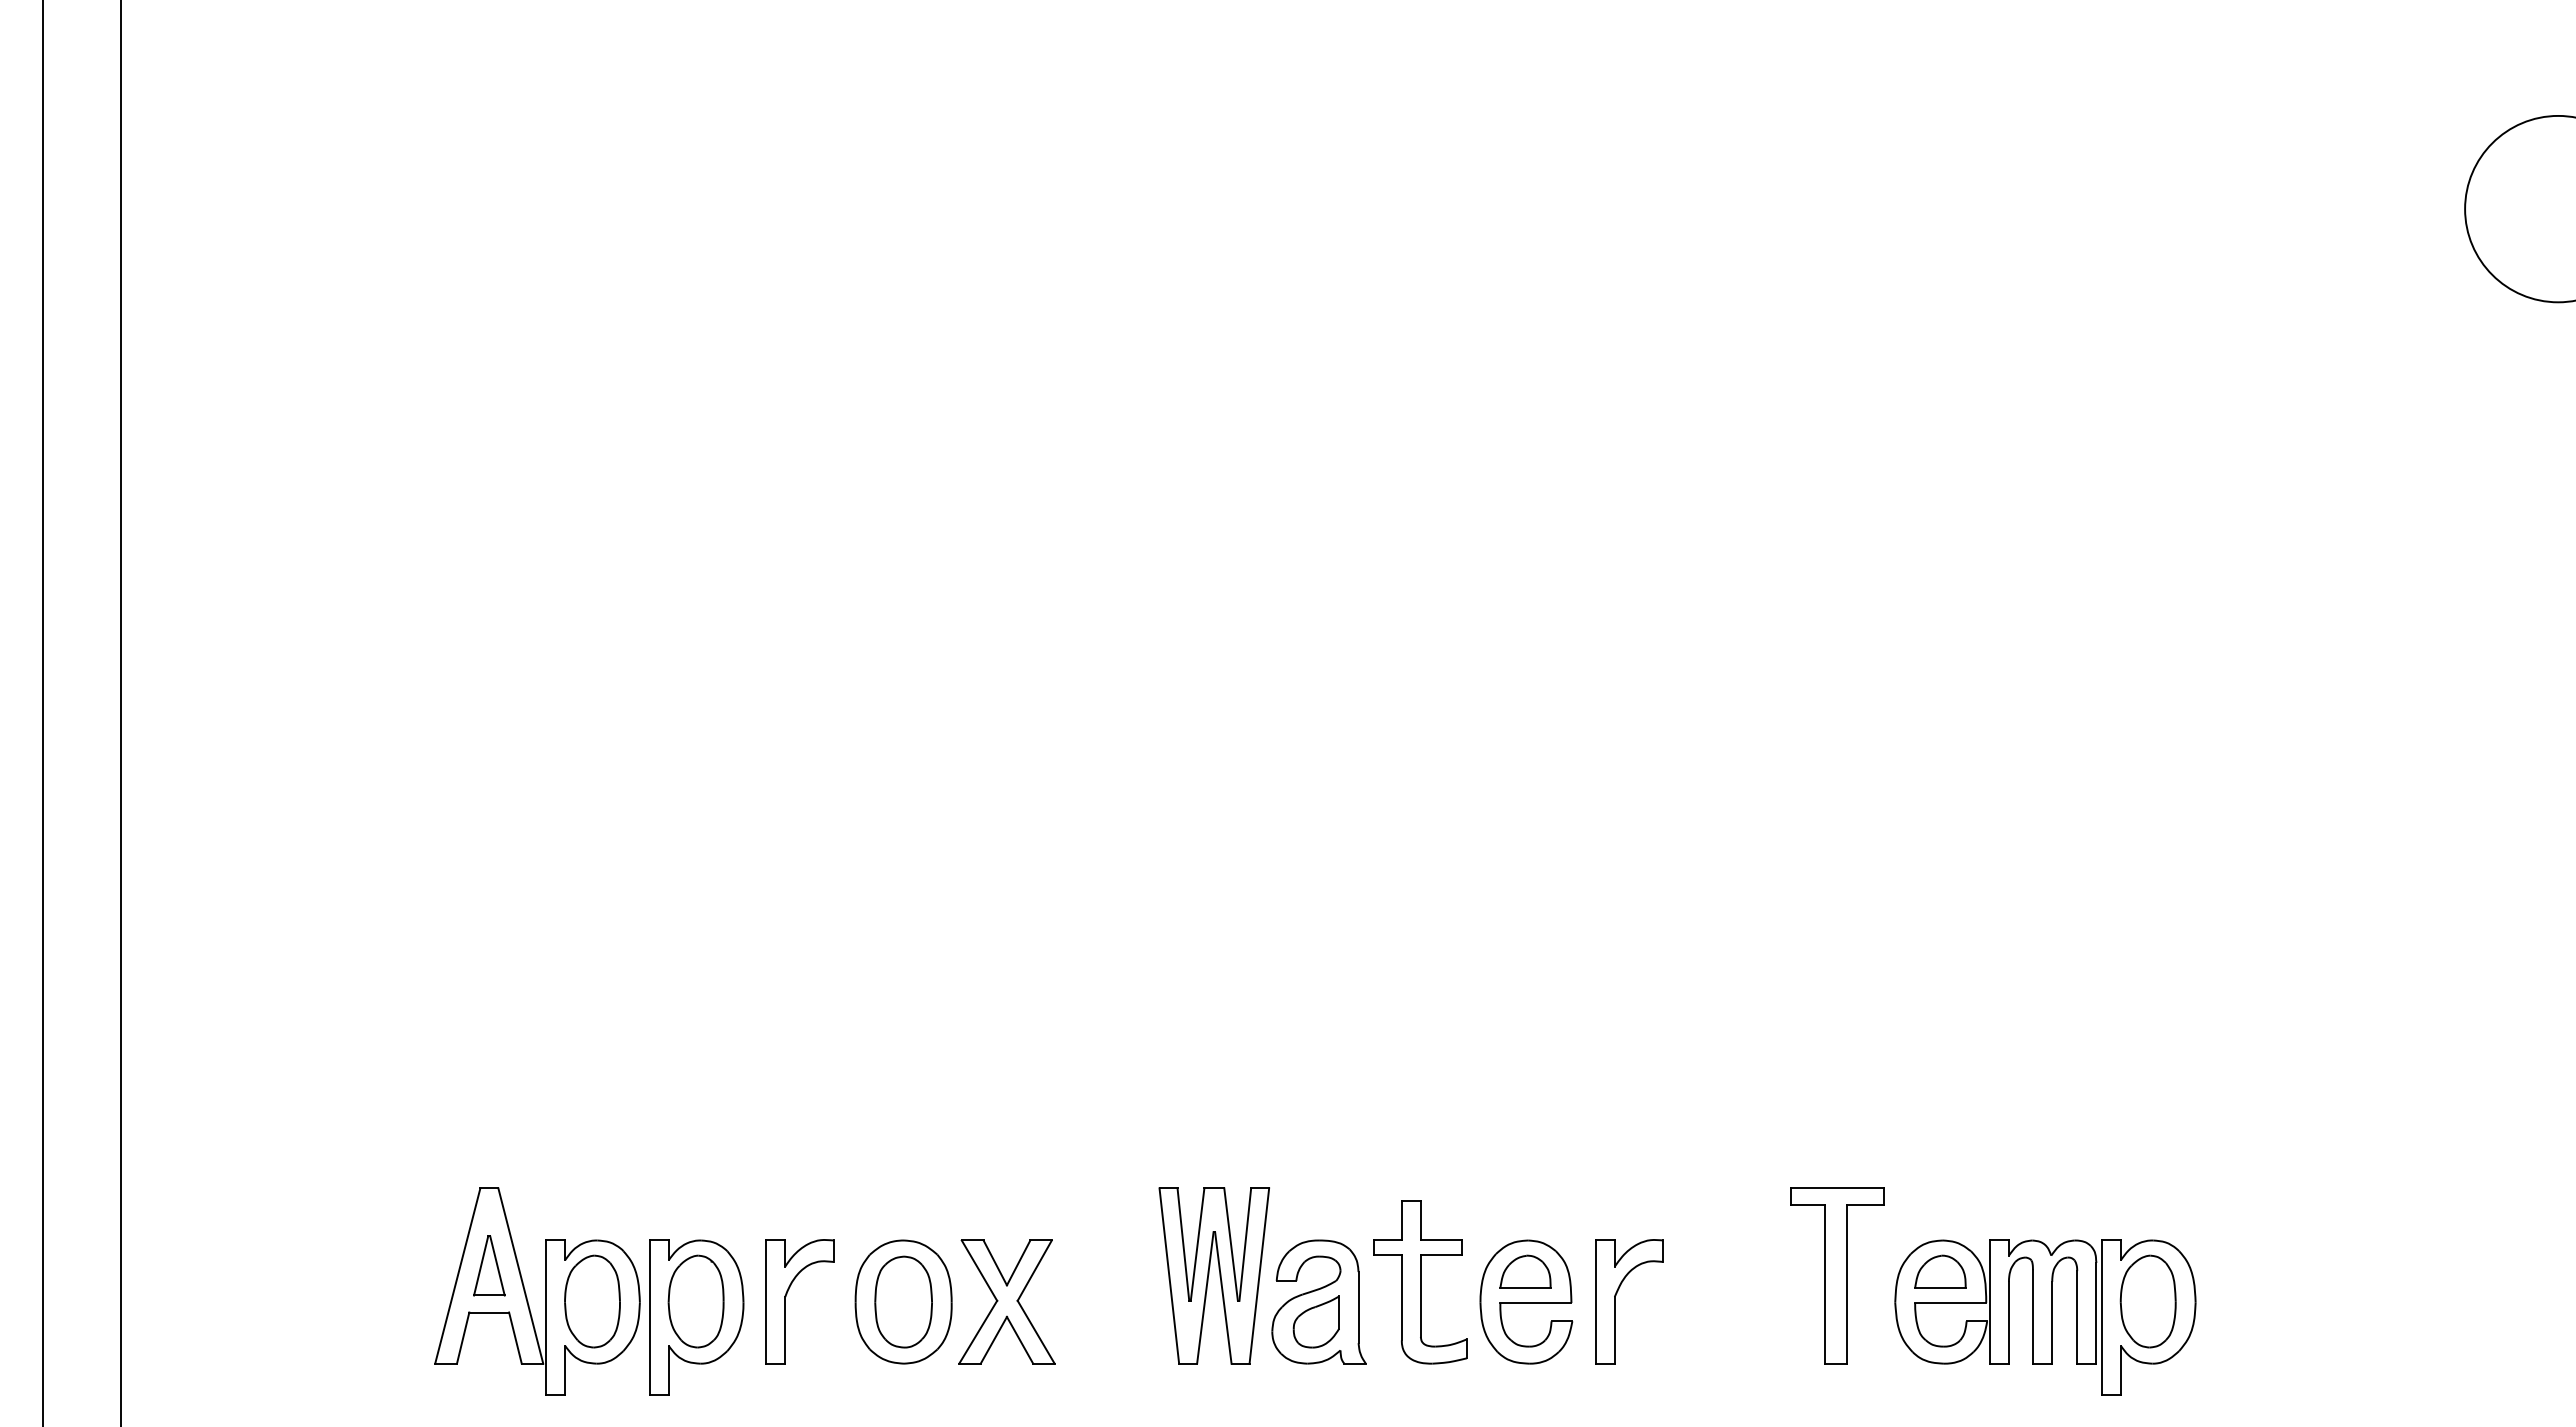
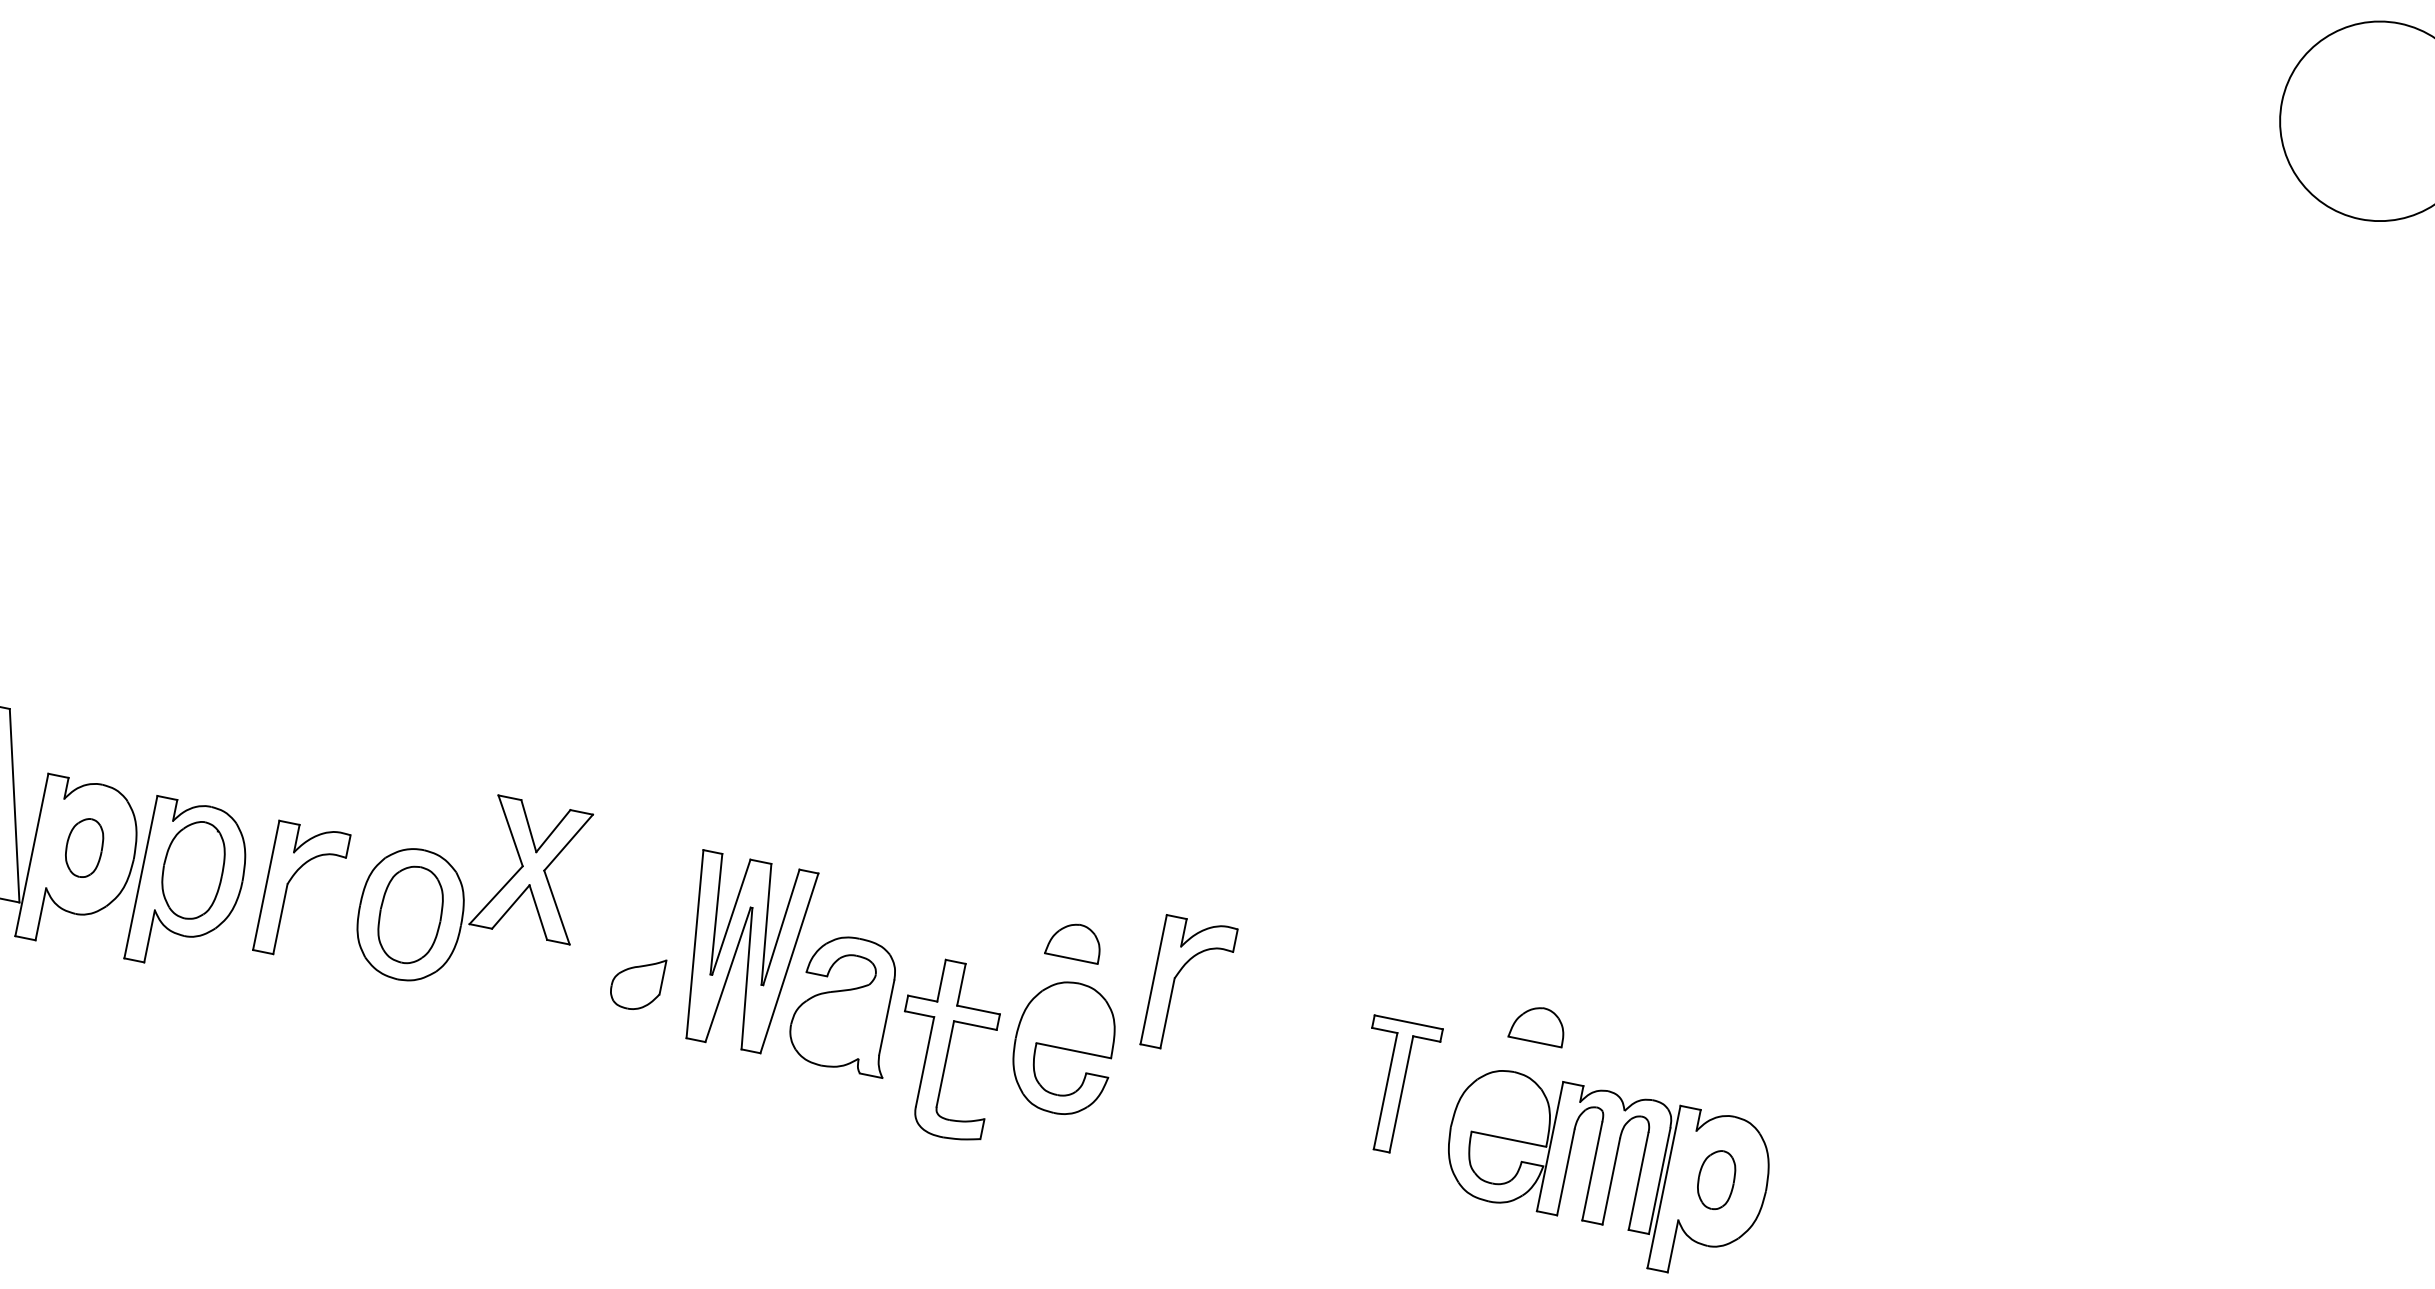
part: (1525, 1271) -> (1074, 941), moved
part: (1940, 1271) -> (1538, 1024), moved
part: (1837, 1275) -> (1396, 1086), size x0.7
part: (1420, 1282) -> (947, 1049), moved
part: (592, 1301) -> (84, 847), size x0.6
part: (1006, 1301) -> (532, 868), moved
part: (1615, 1301) -> (1174, 983), moved
part: (2147, 1301) -> (1715, 1179), size x0.6
part: (1315, 1321) -> (636, 981), moved

